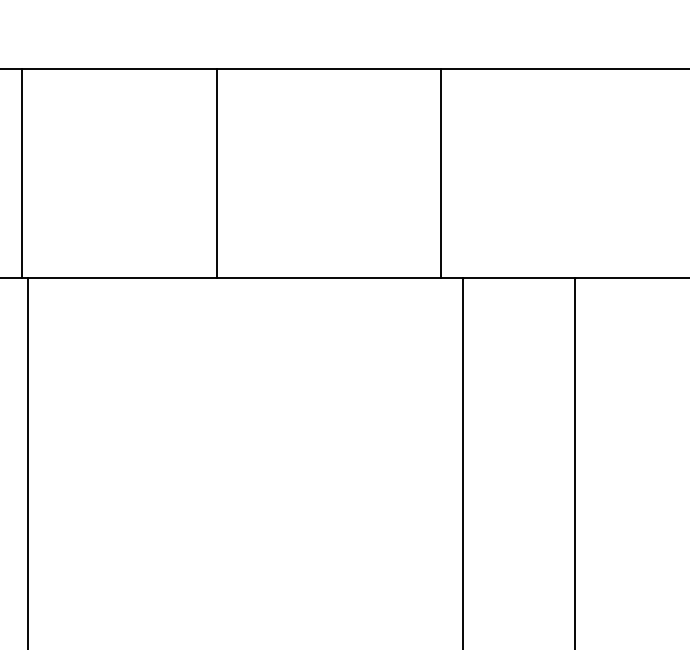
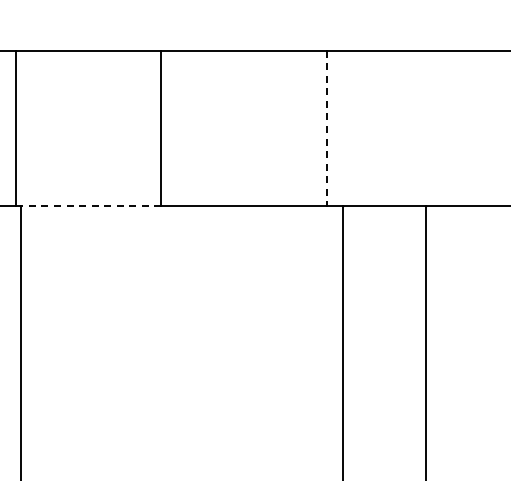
line: (440, 173) -> (326, 128), solid -> dashed
line: (119, 279) -> (88, 206), solid -> dashed

